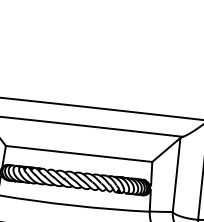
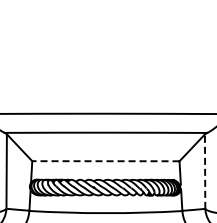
line: (78, 154) -> (105, 161), solid -> dashed
line: (176, 175) -> (205, 172), solid -> dashed

